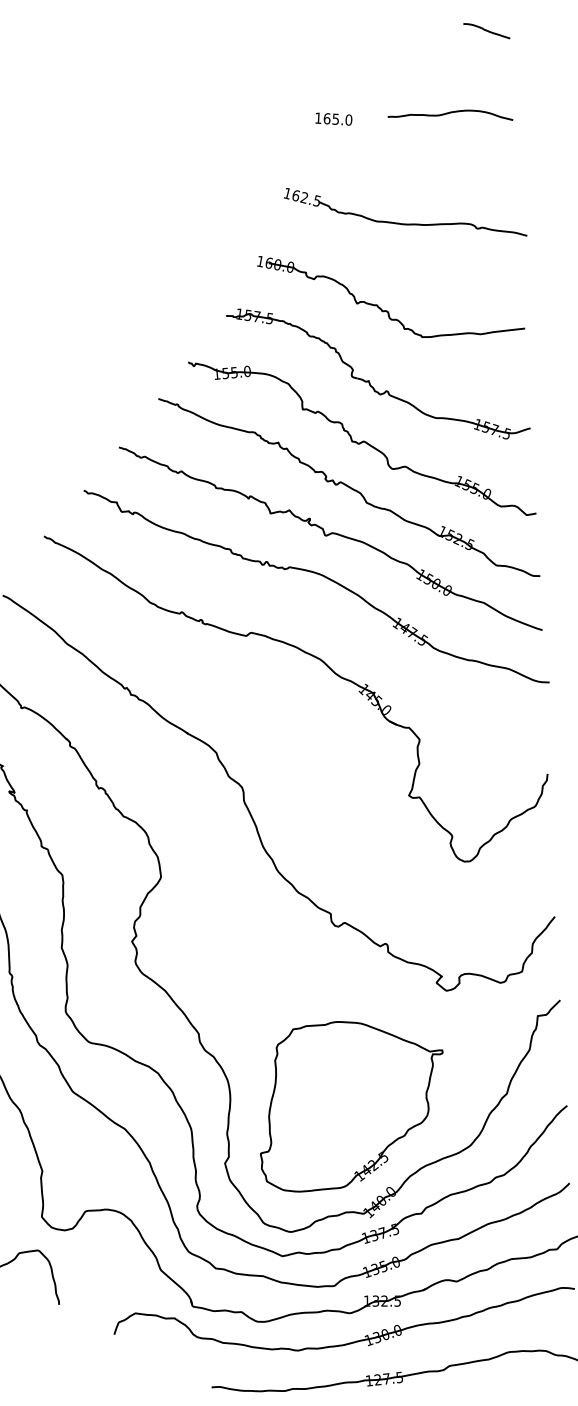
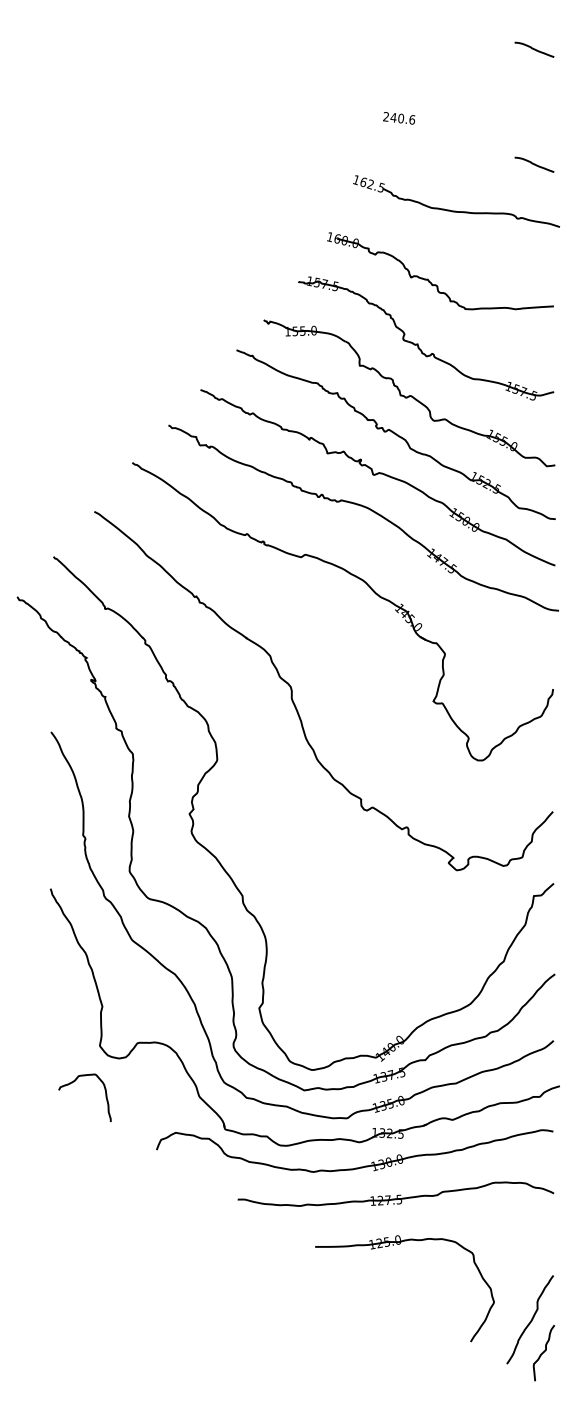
curve: (449, 114) -> (498, 119), removed
text: (333, 119) -> (399, 118), 165.0 -> 240.6
curve: (493, 164) -> (534, 164), added
part: (351, 1104) -> (370, 963), removed

